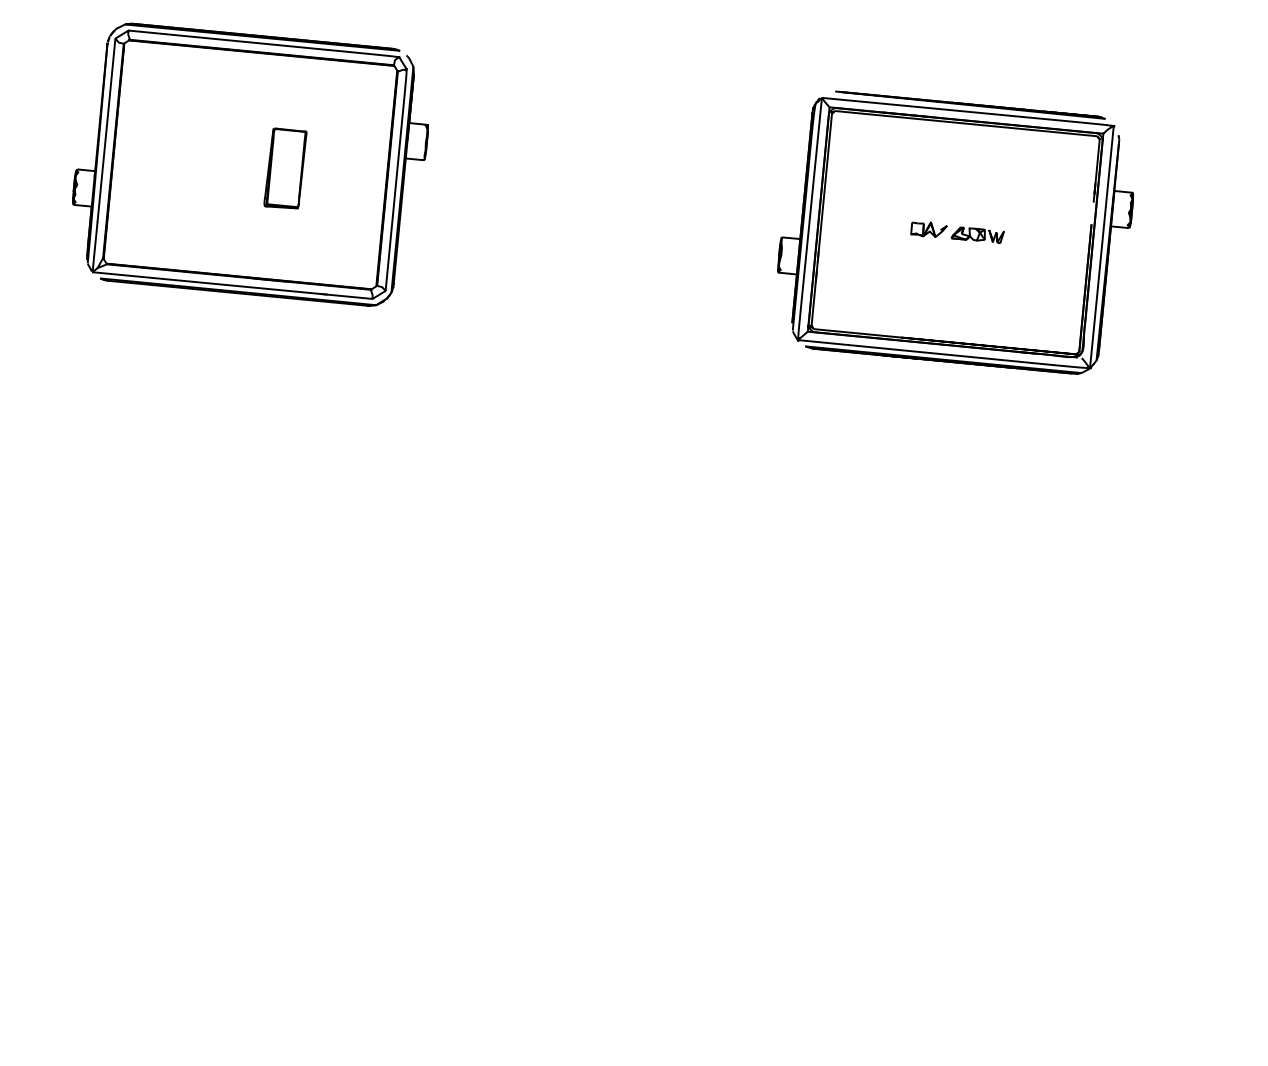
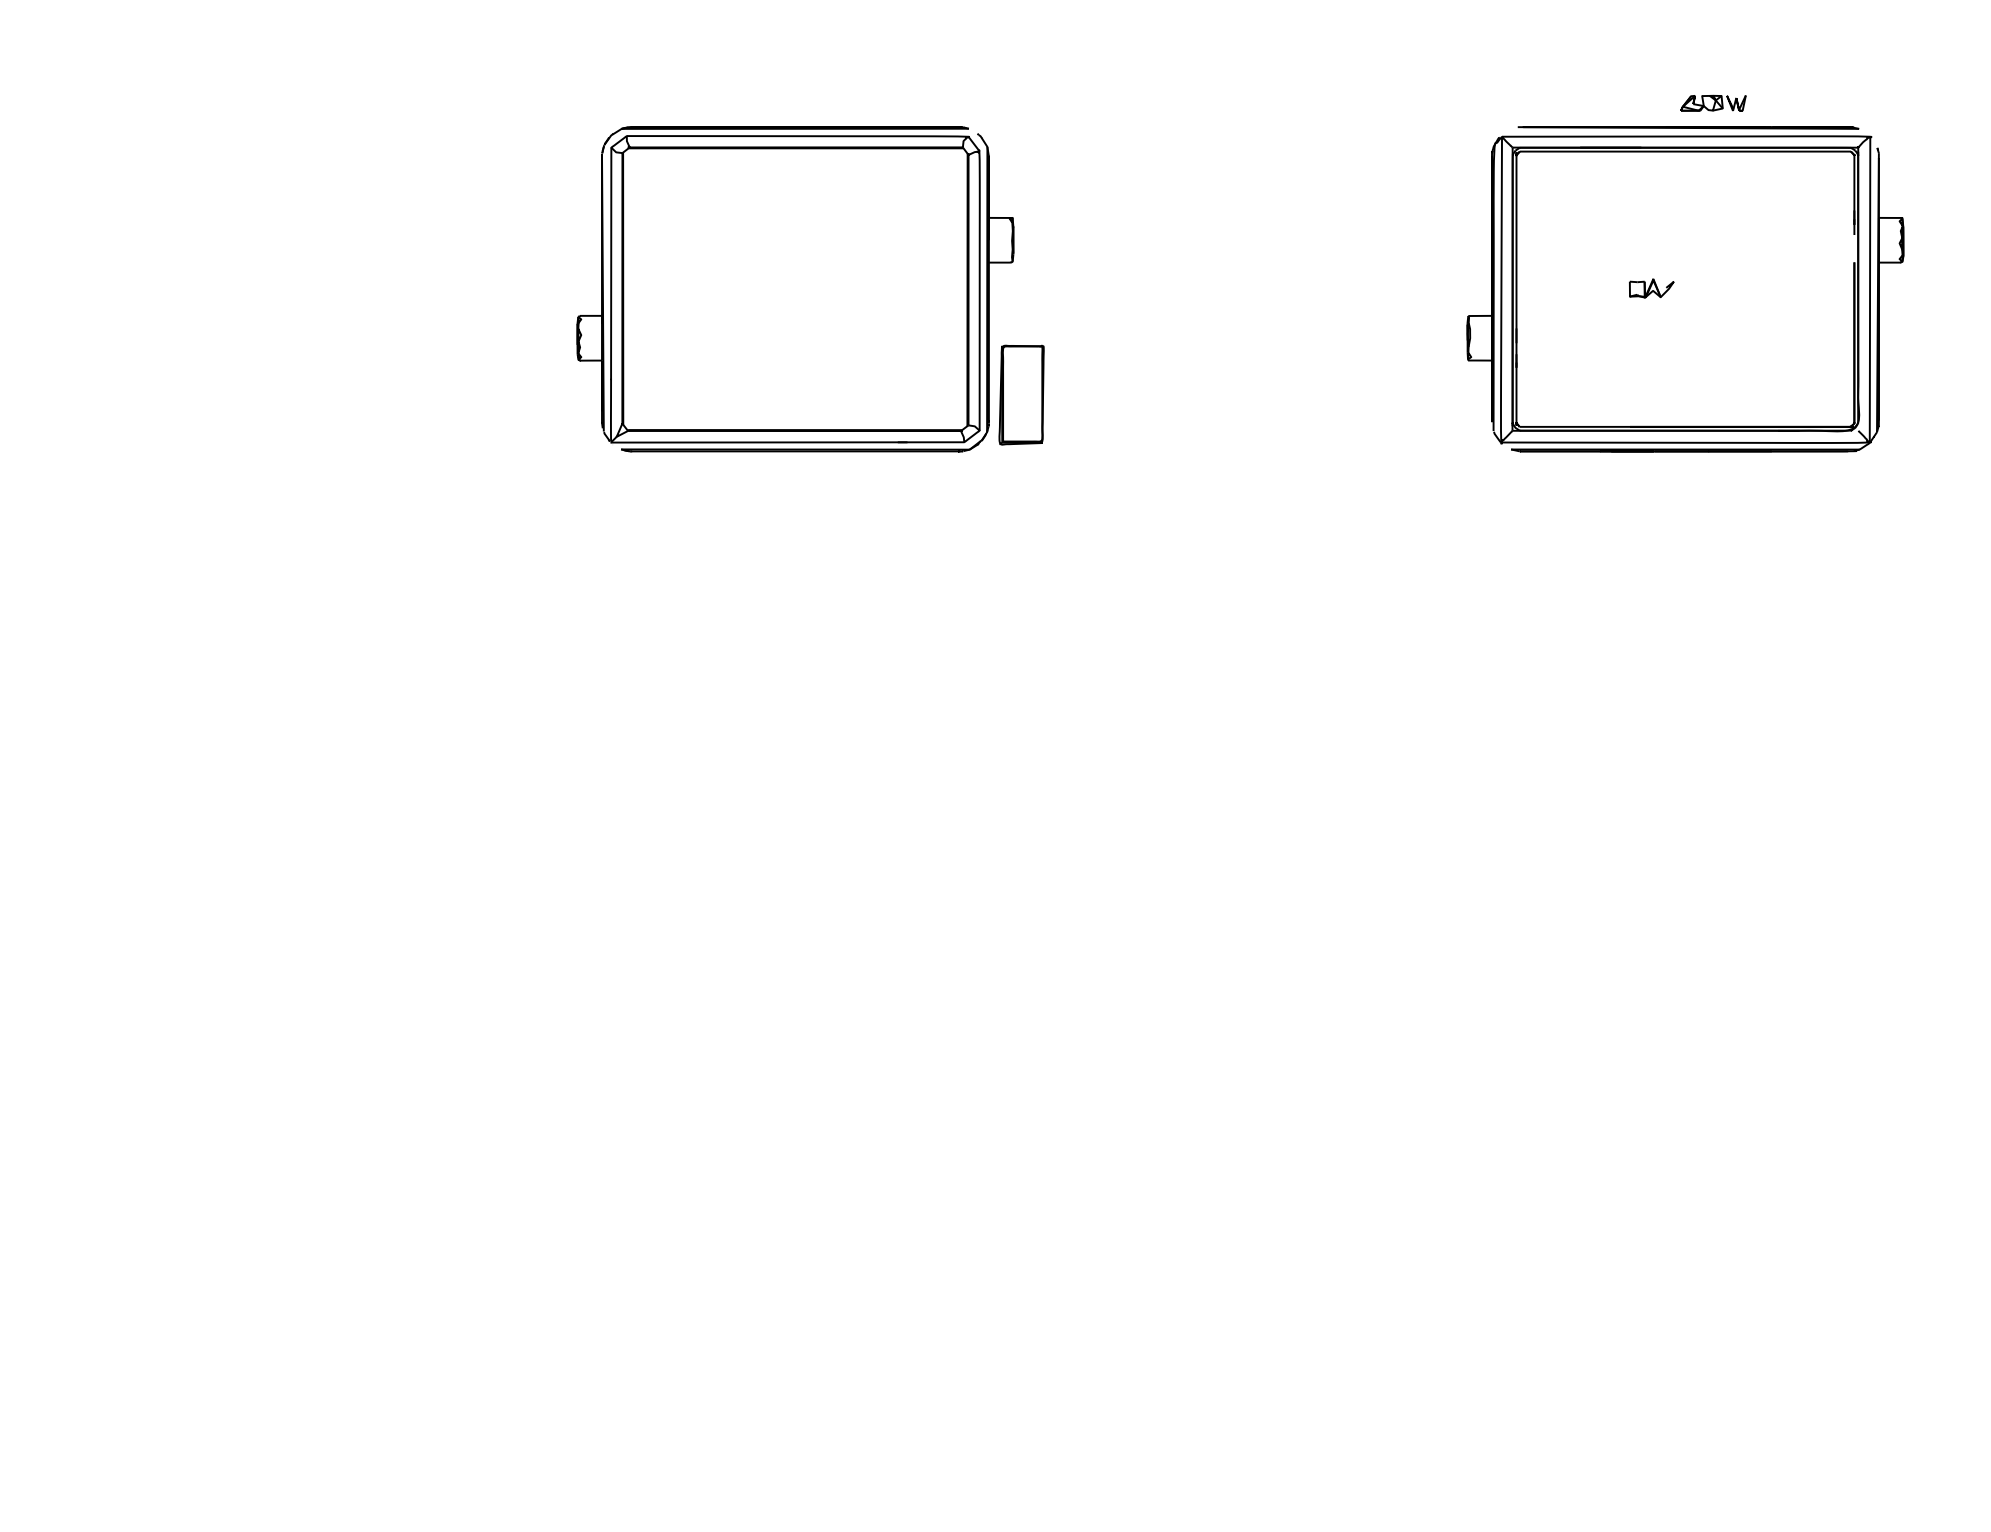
part: (285, 168) -> (1021, 394), moved
part: (977, 234) -> (1713, 102), moved

